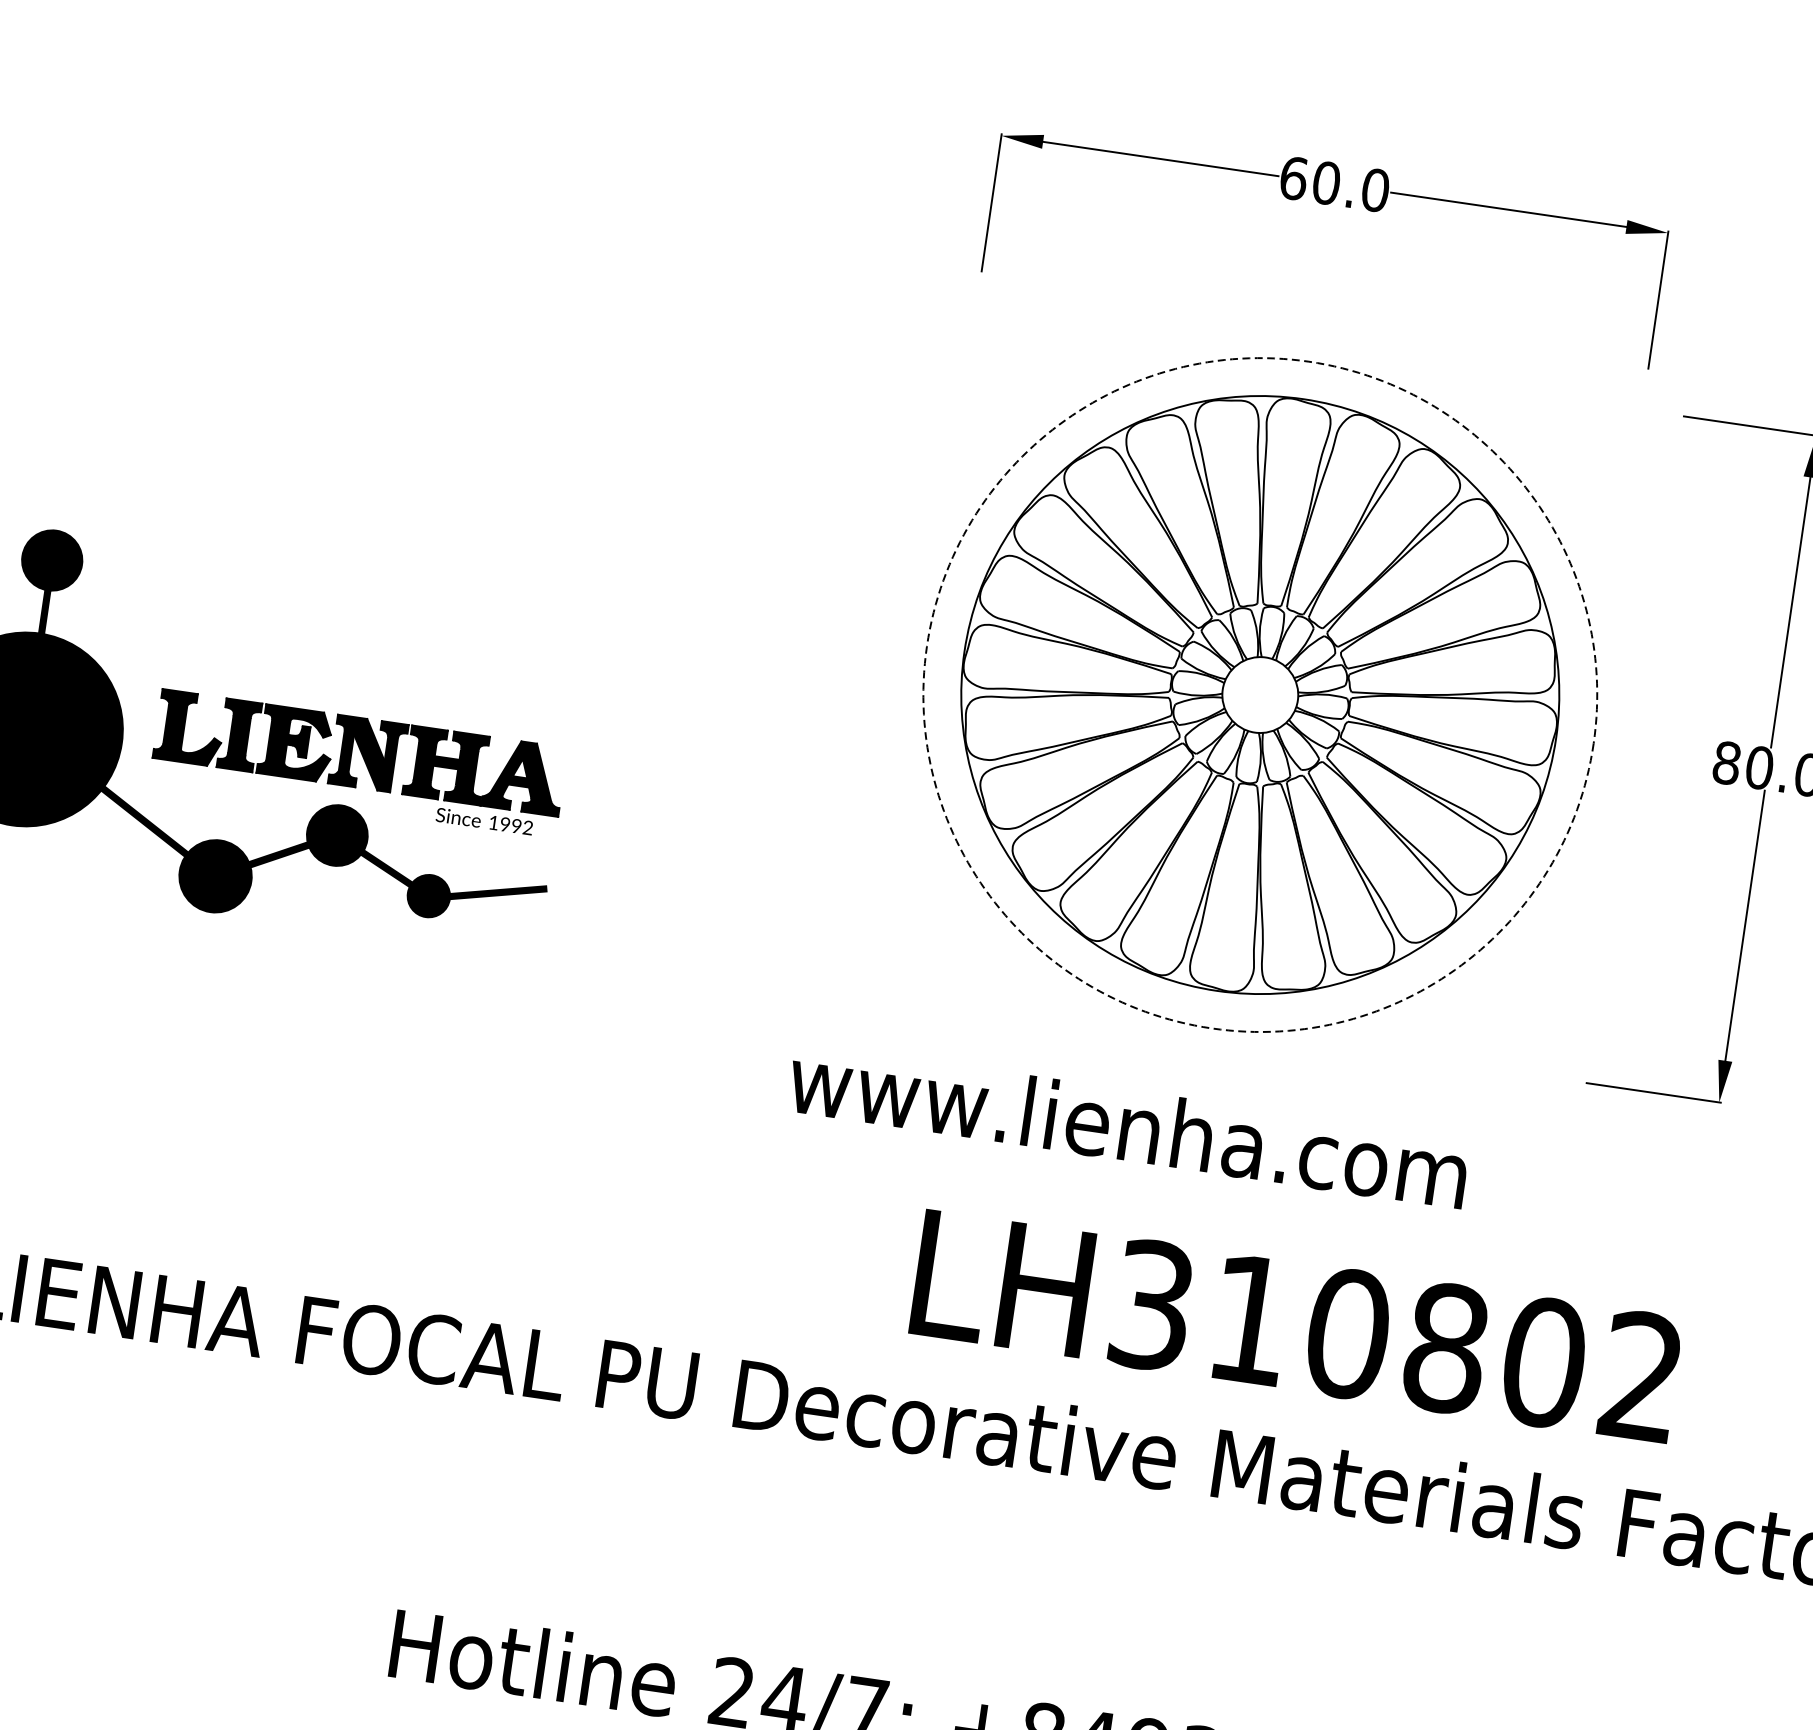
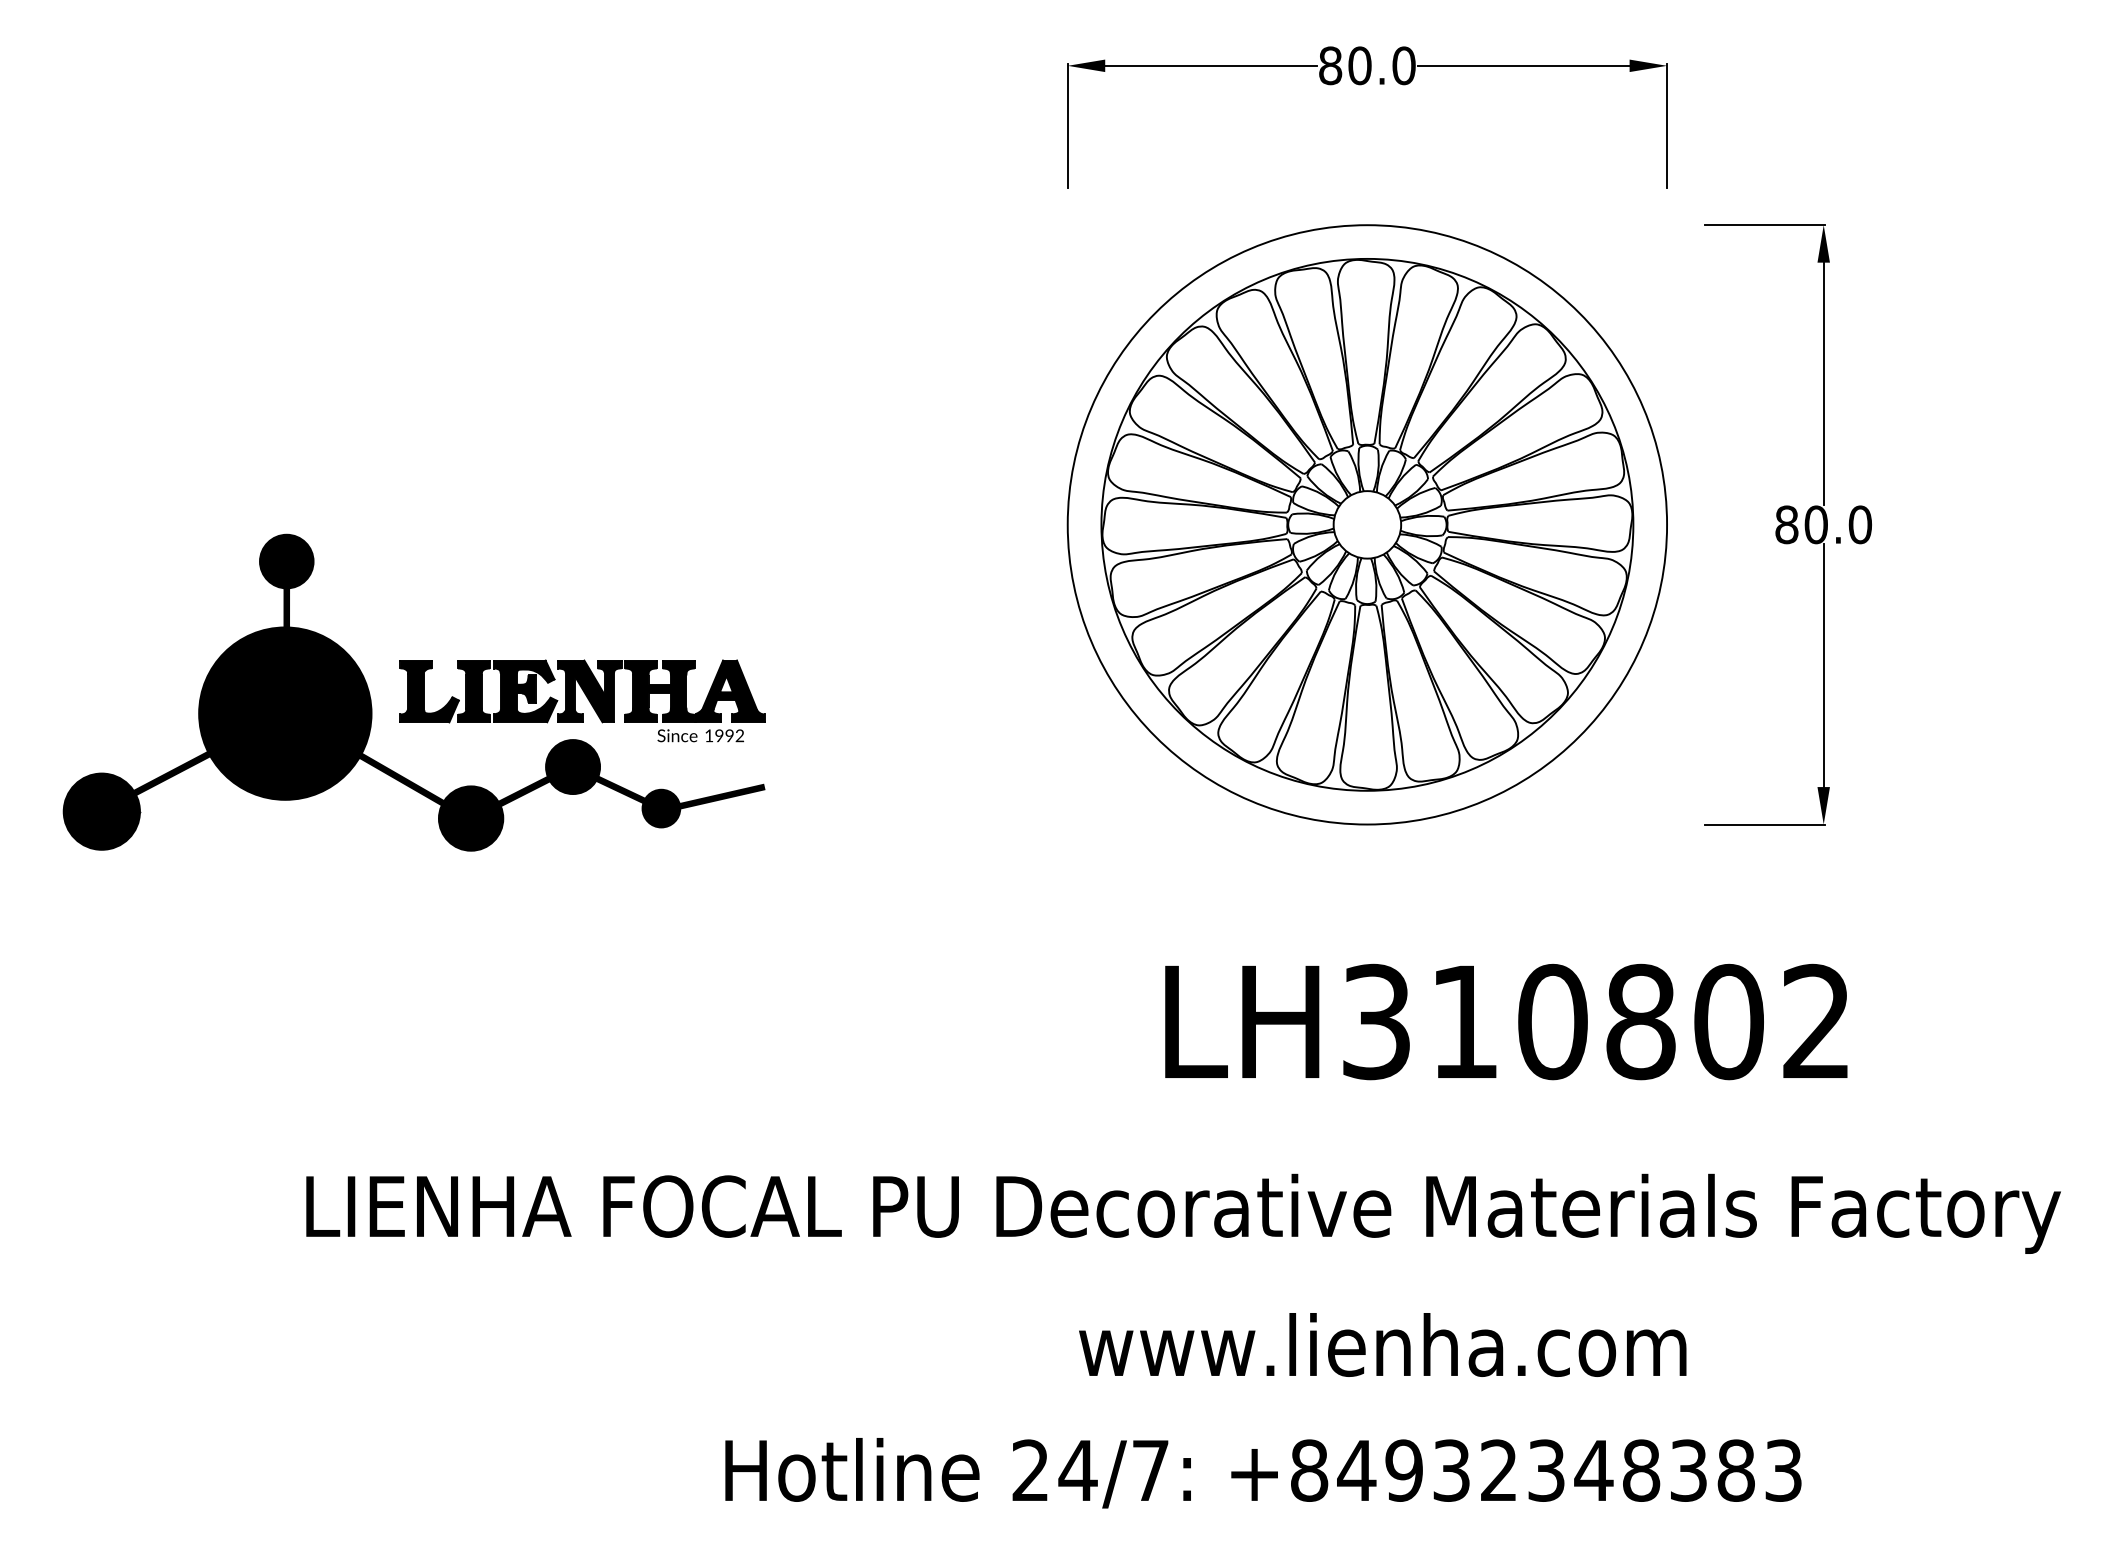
text: (1293, 178) -> (1330, 65), 60.0 -> 80.0
circle: (1260, 694) -> (1367, 524), dashed -> solid
text: (1128, 1125) -> (1382, 1344), moved
text: (1296, 1325) -> (1506, 1021), moved

